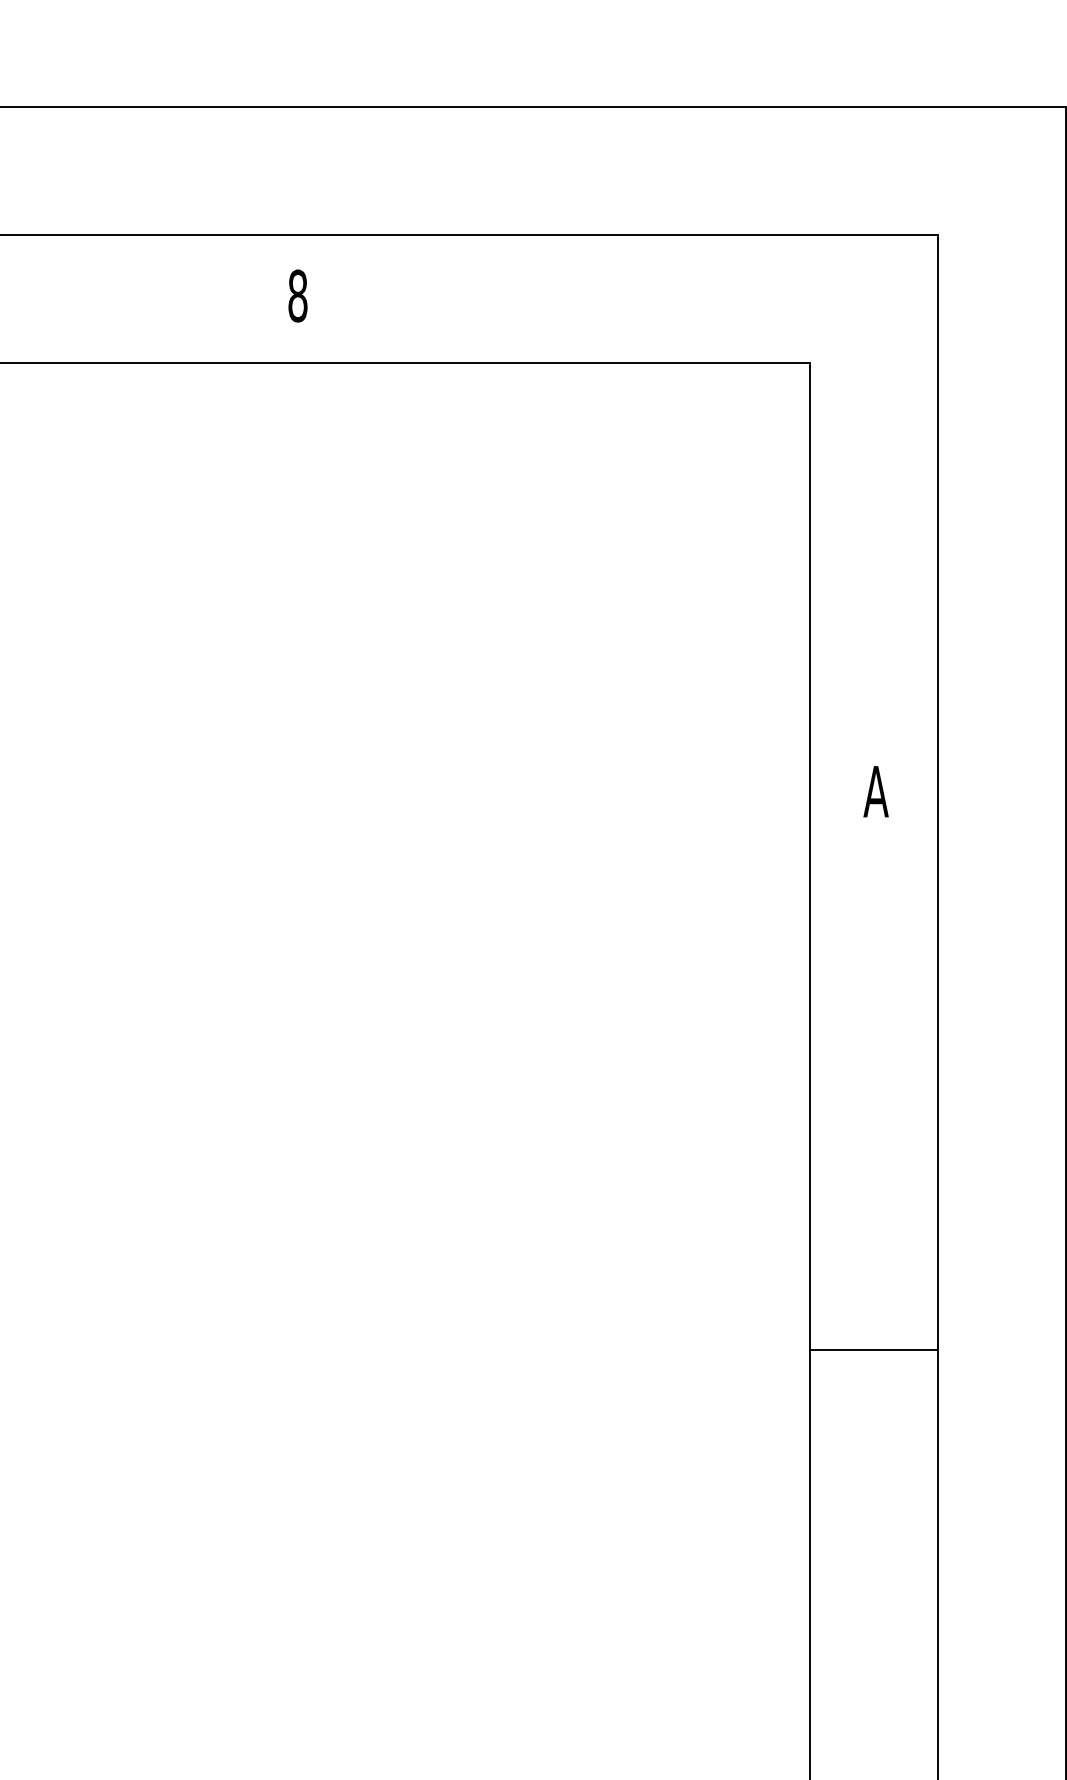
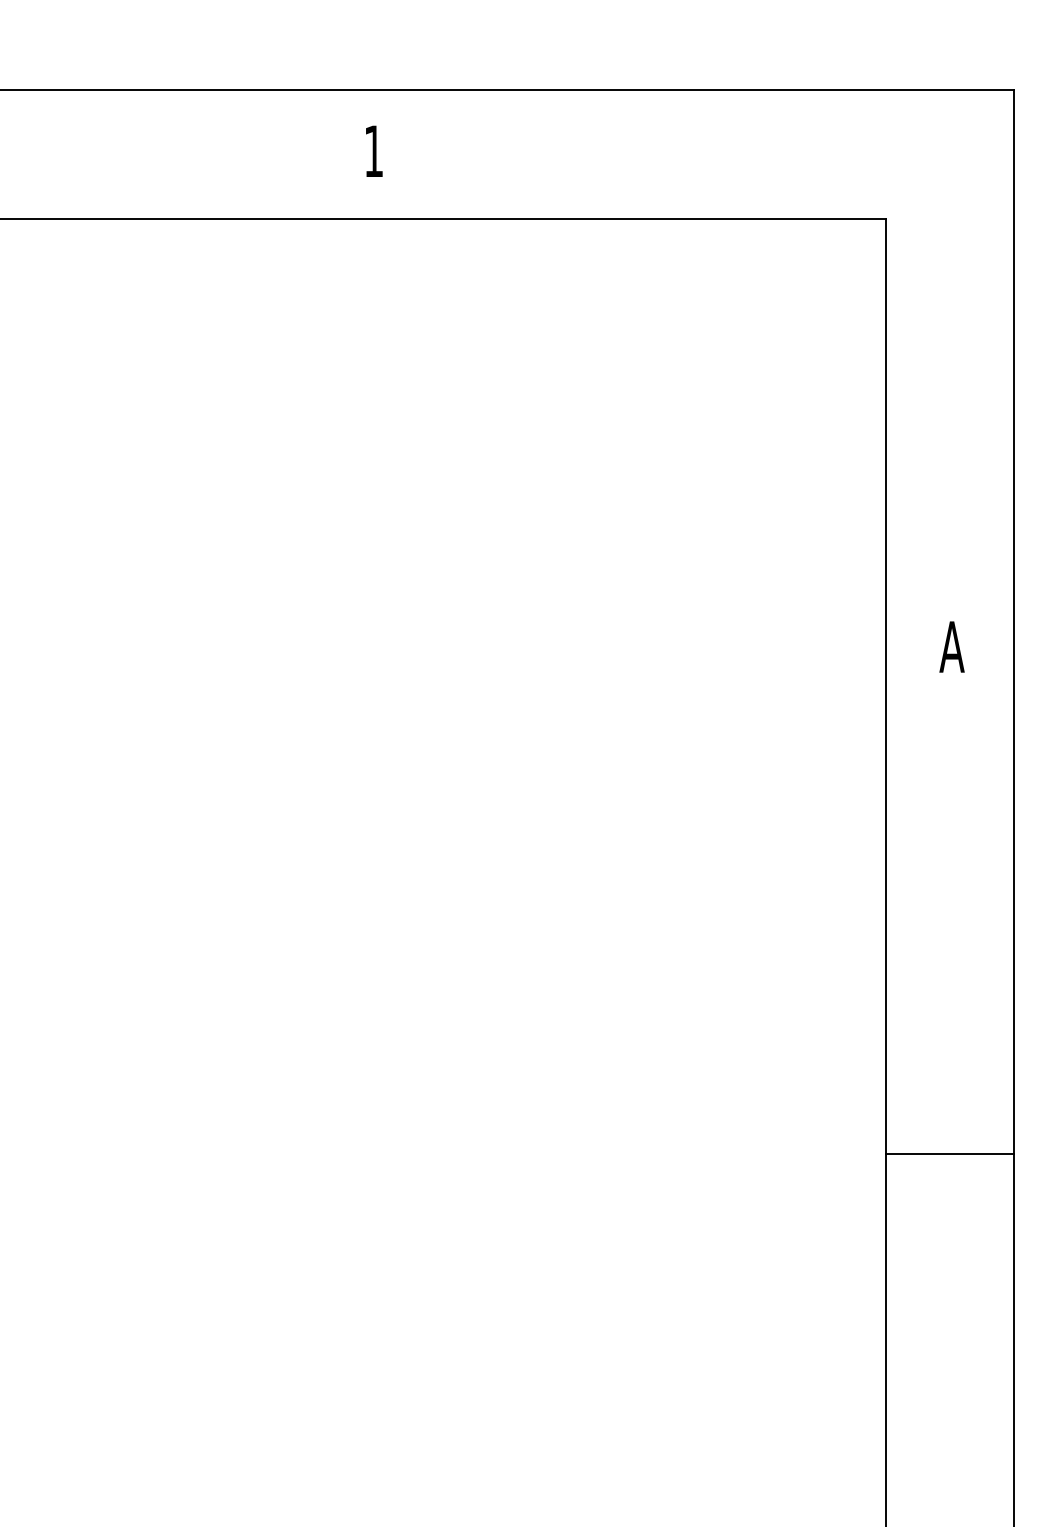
text: (297, 295) -> (373, 150), 8 -> 1
line: (873, 1349) -> (949, 1153), moved

